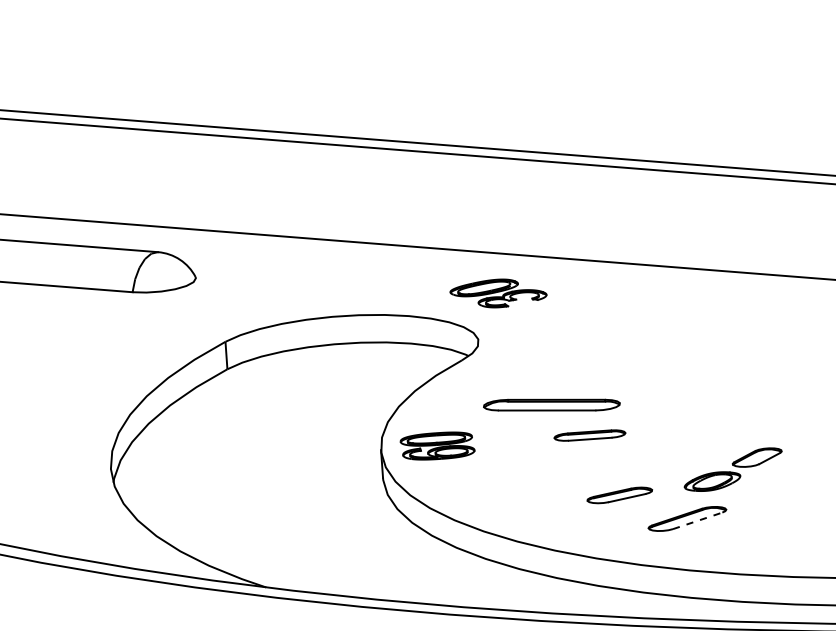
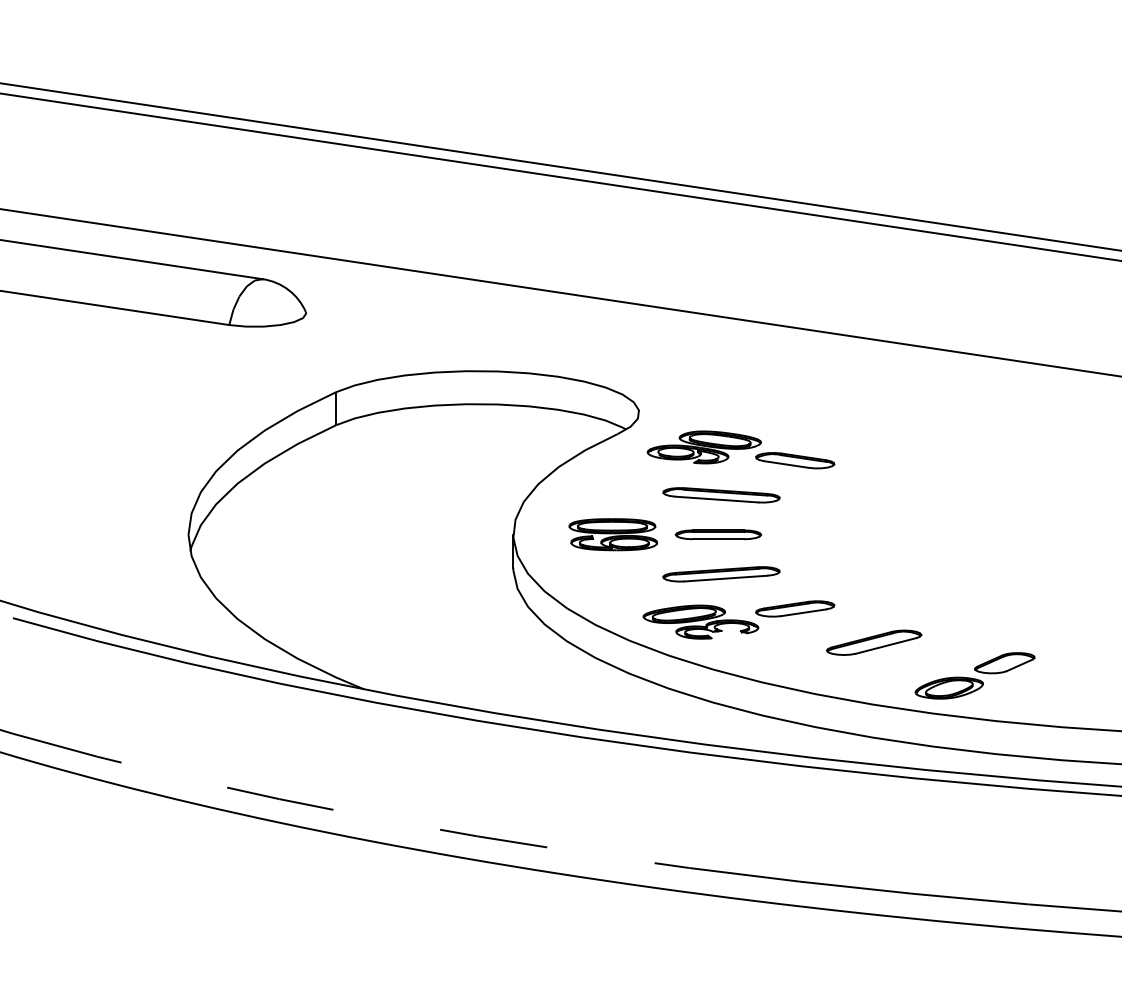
part: (498, 292) -> (700, 621), moved
part: (565, 366) -> (740, 449), added
part: (551, 405) -> (721, 495), size x0.71
part: (589, 435) -> (718, 534), moved
part: (437, 445) -> (613, 534), moved
part: (732, 469) -> (974, 675), moved
part: (556, 471) -> (721, 574), added
line: (697, 520) -> (886, 645), dashed -> solid

